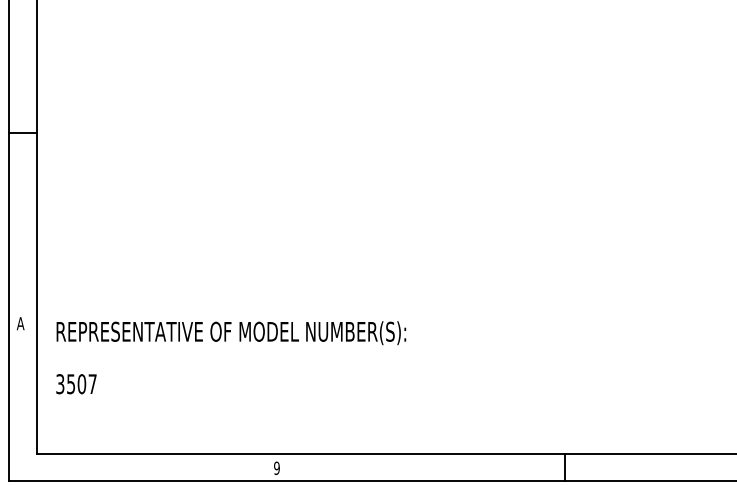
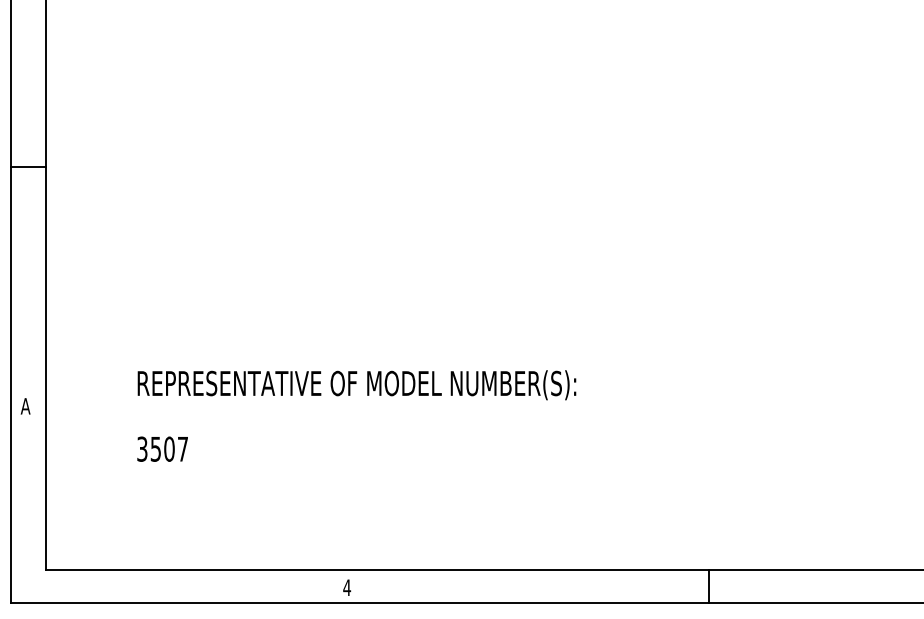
text: (231, 357) -> (356, 415), moved
text: (277, 468) -> (347, 587), 9 -> 4

